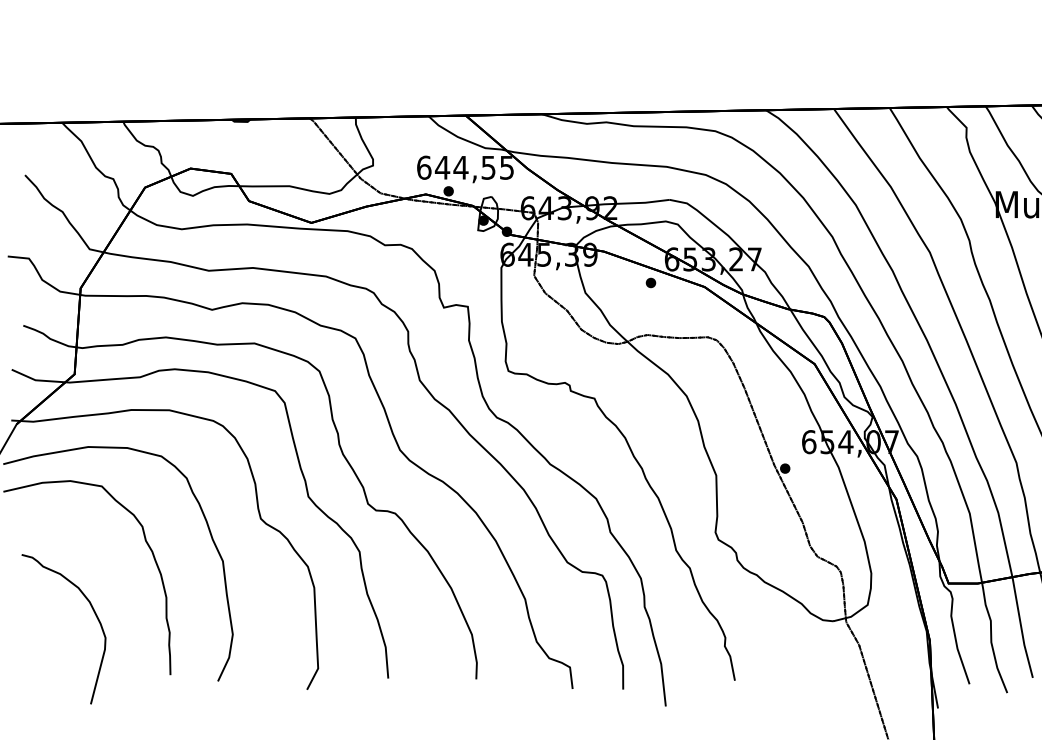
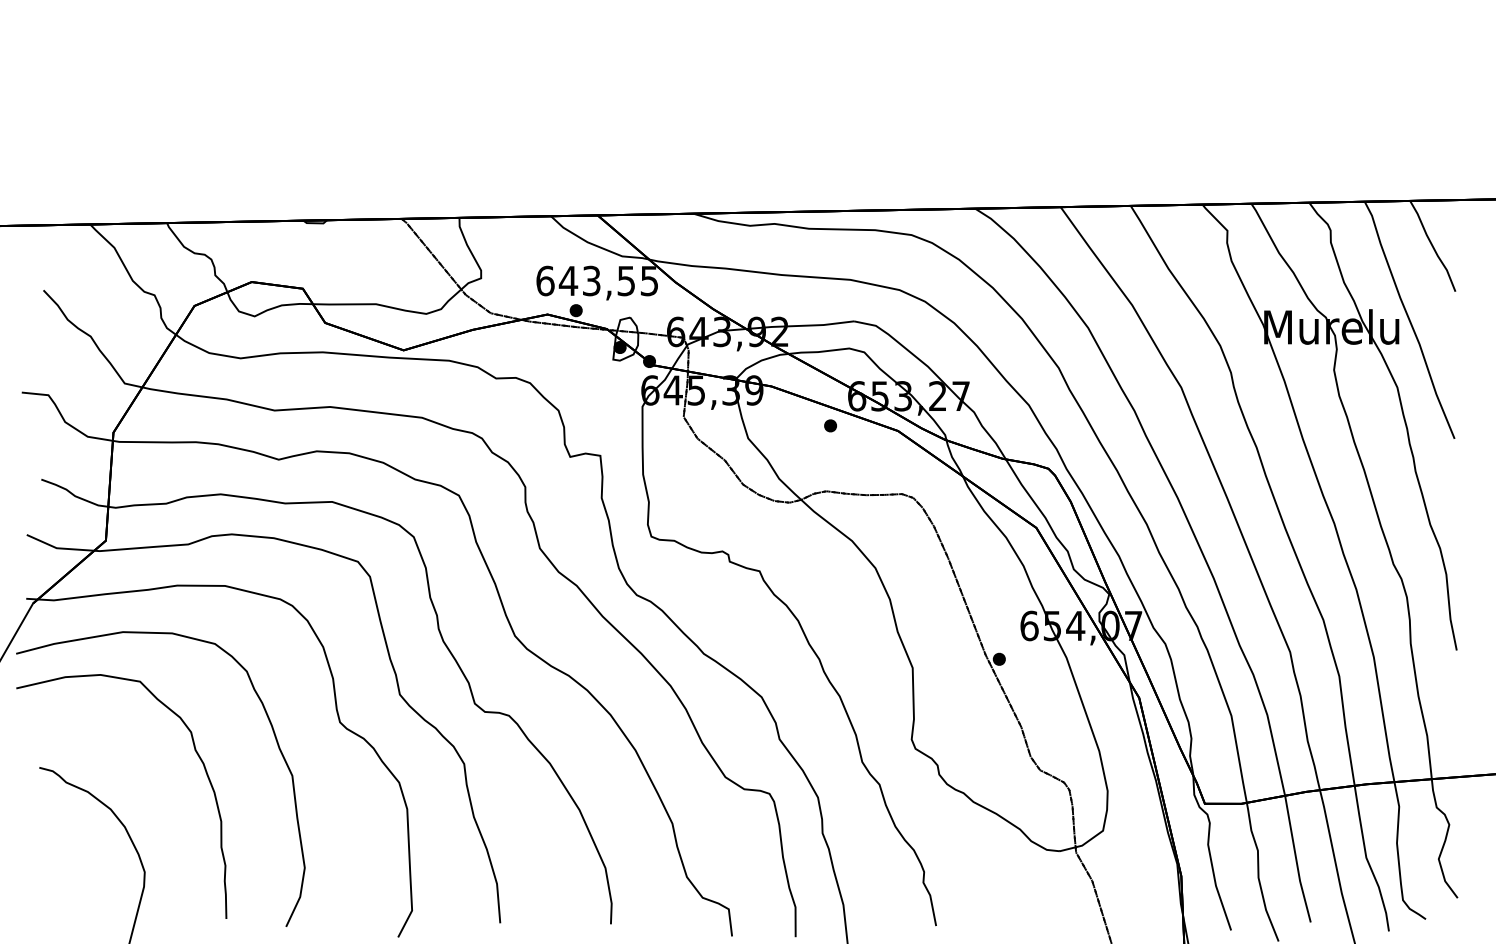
text: (460, 167) -> (591, 280), 644,55 -> 643,55

